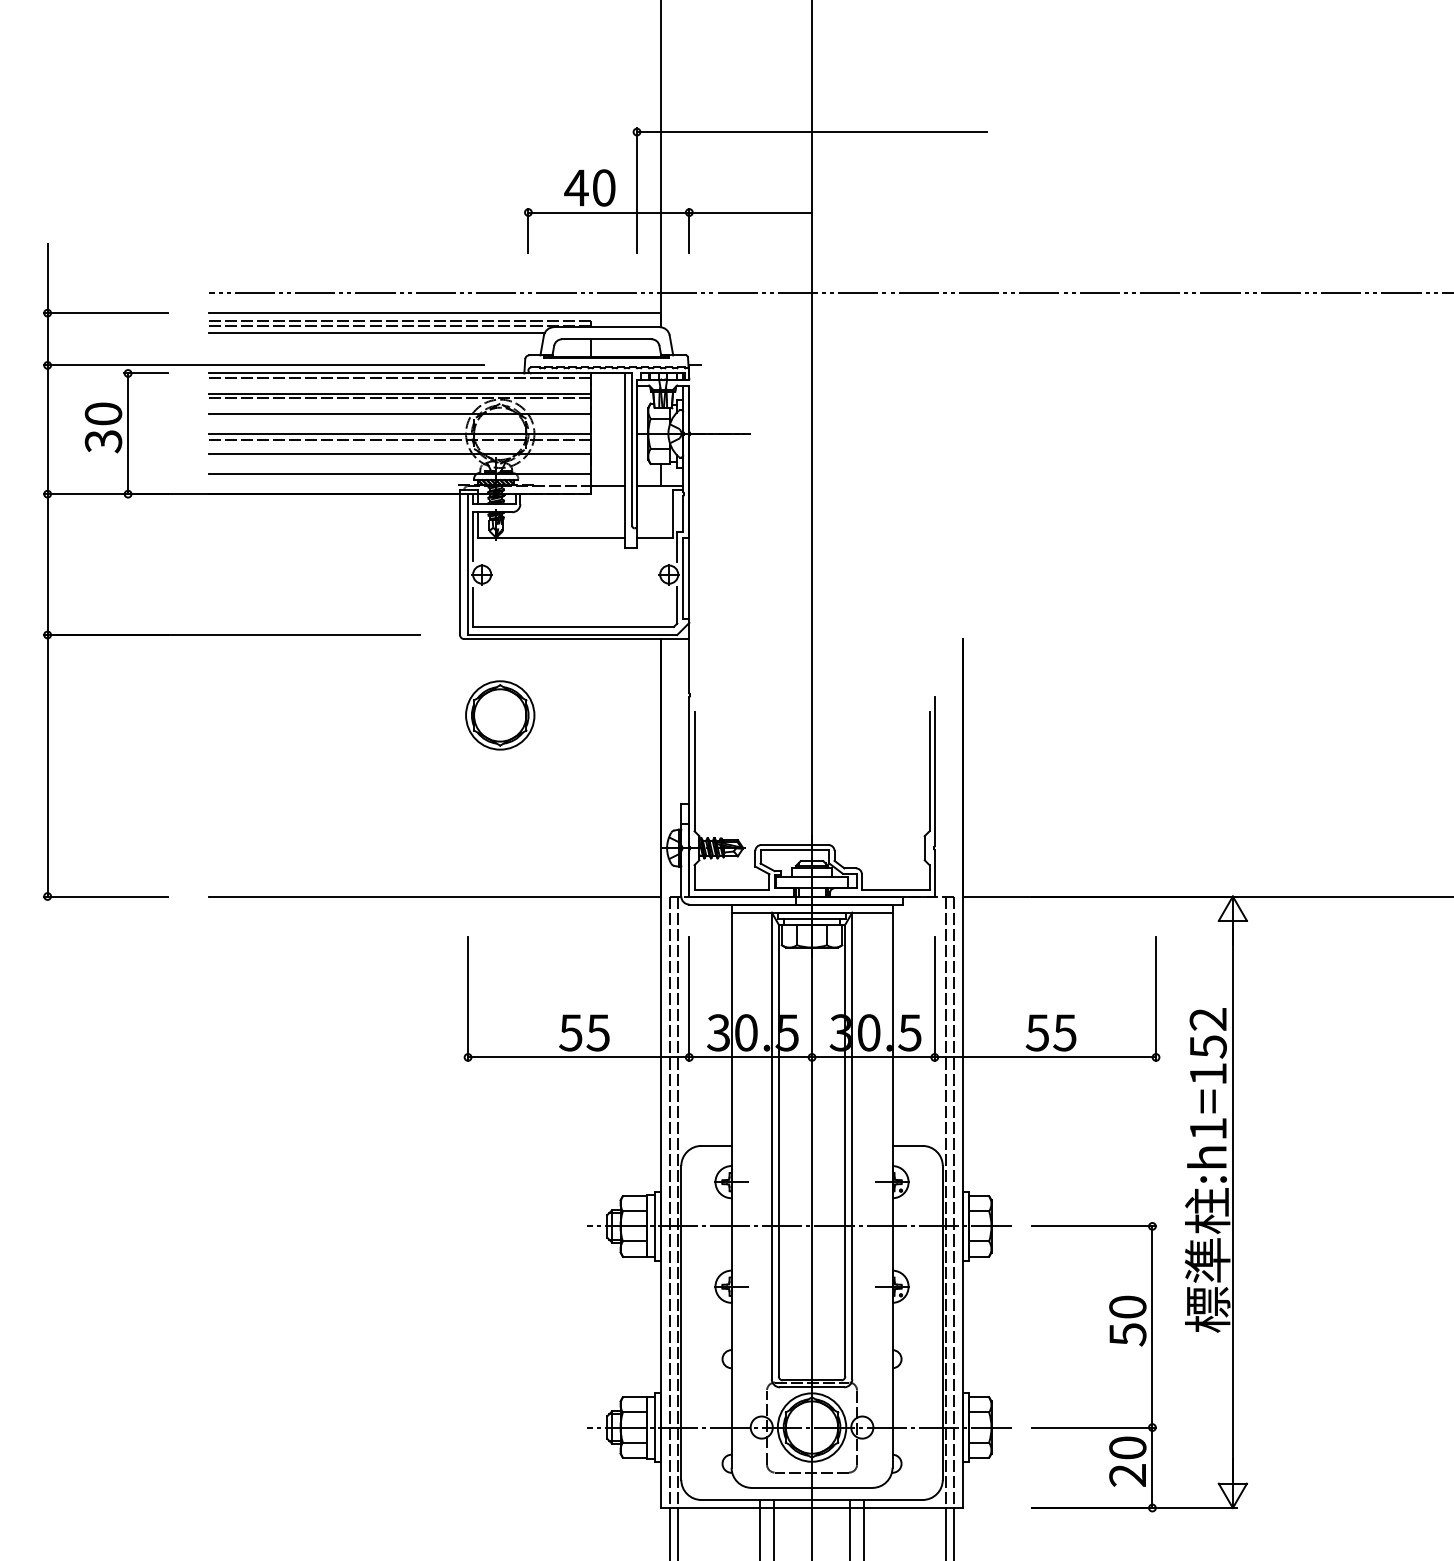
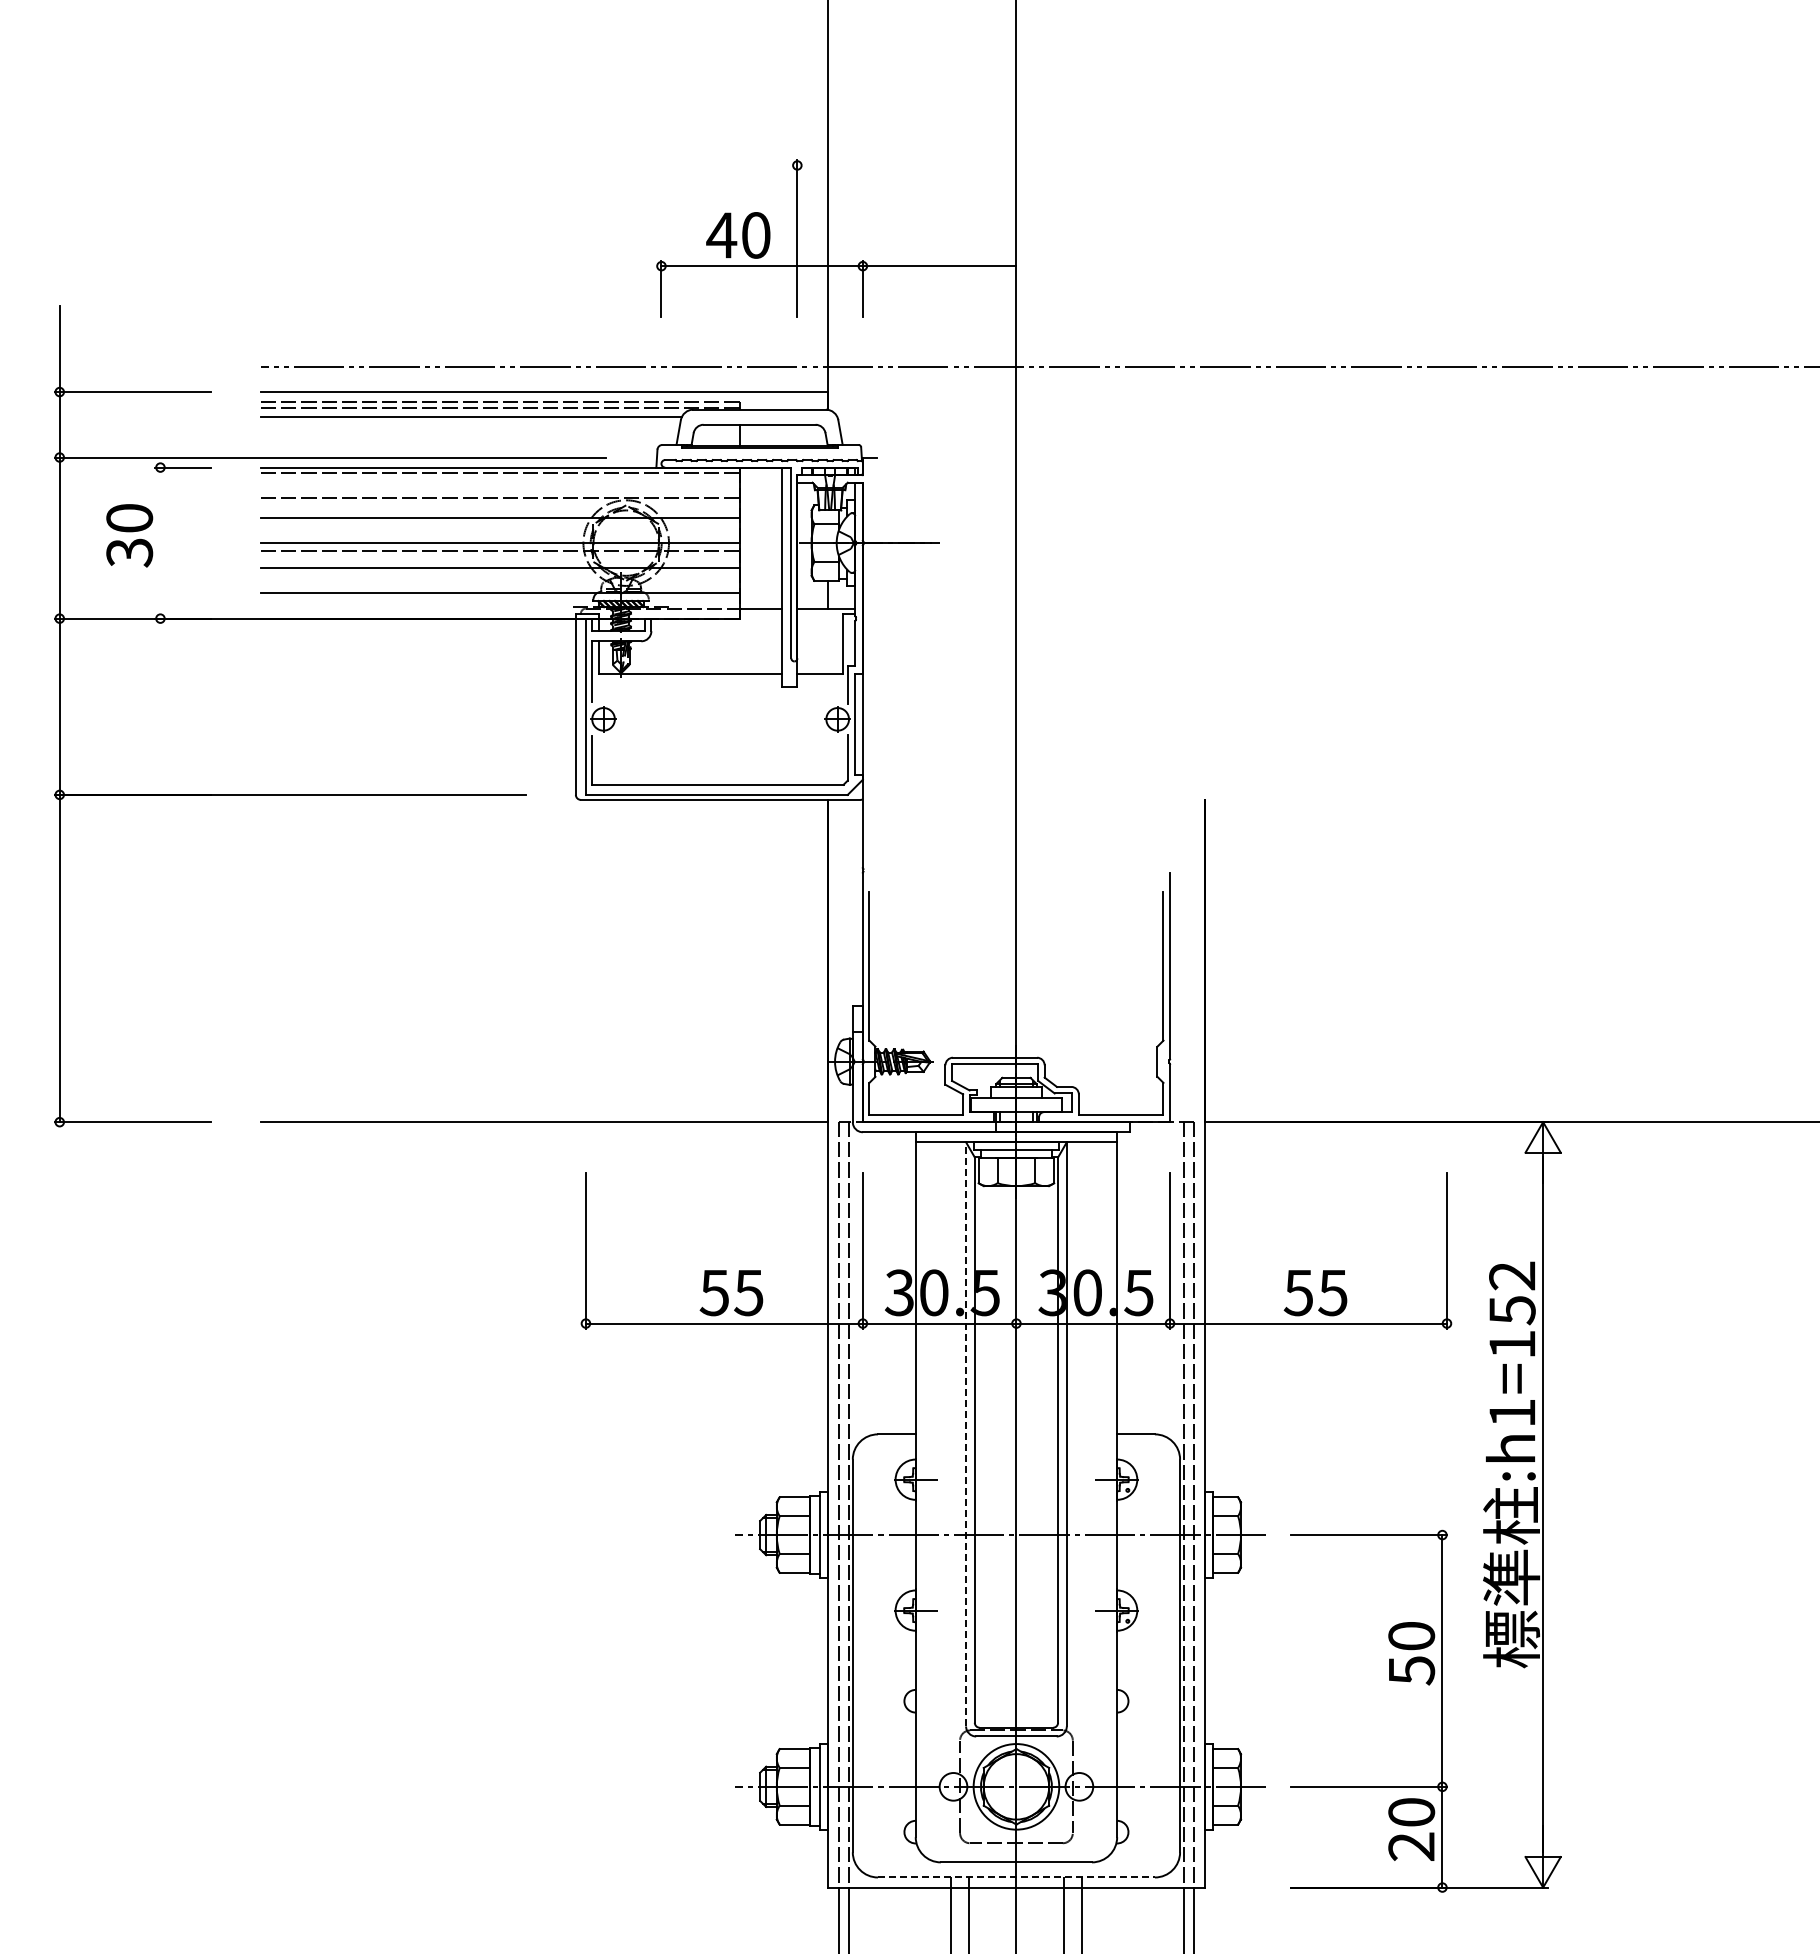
line: (812, 132) -> (1016, 165), removed
line: (399, 393) -> (500, 492), removed
line: (128, 433) -> (160, 542), removed
part: (499, 715) -> (625, 895), removed
line: (772, 1145) -> (966, 1433), solid -> dashed
line: (812, 1499) -> (1016, 1877), solid -> dashed

